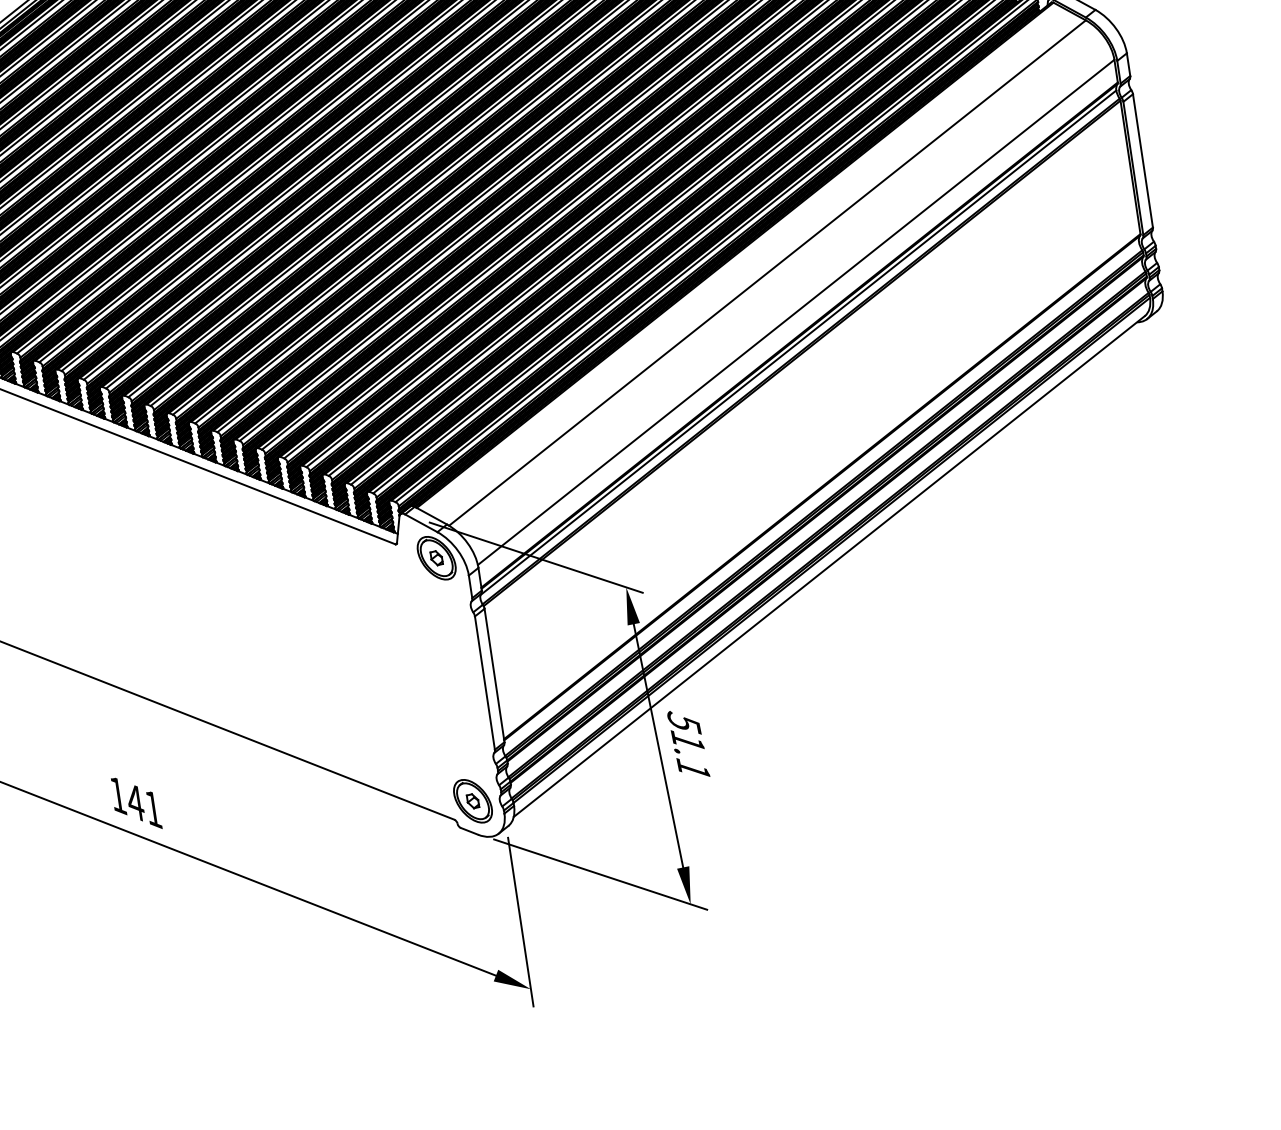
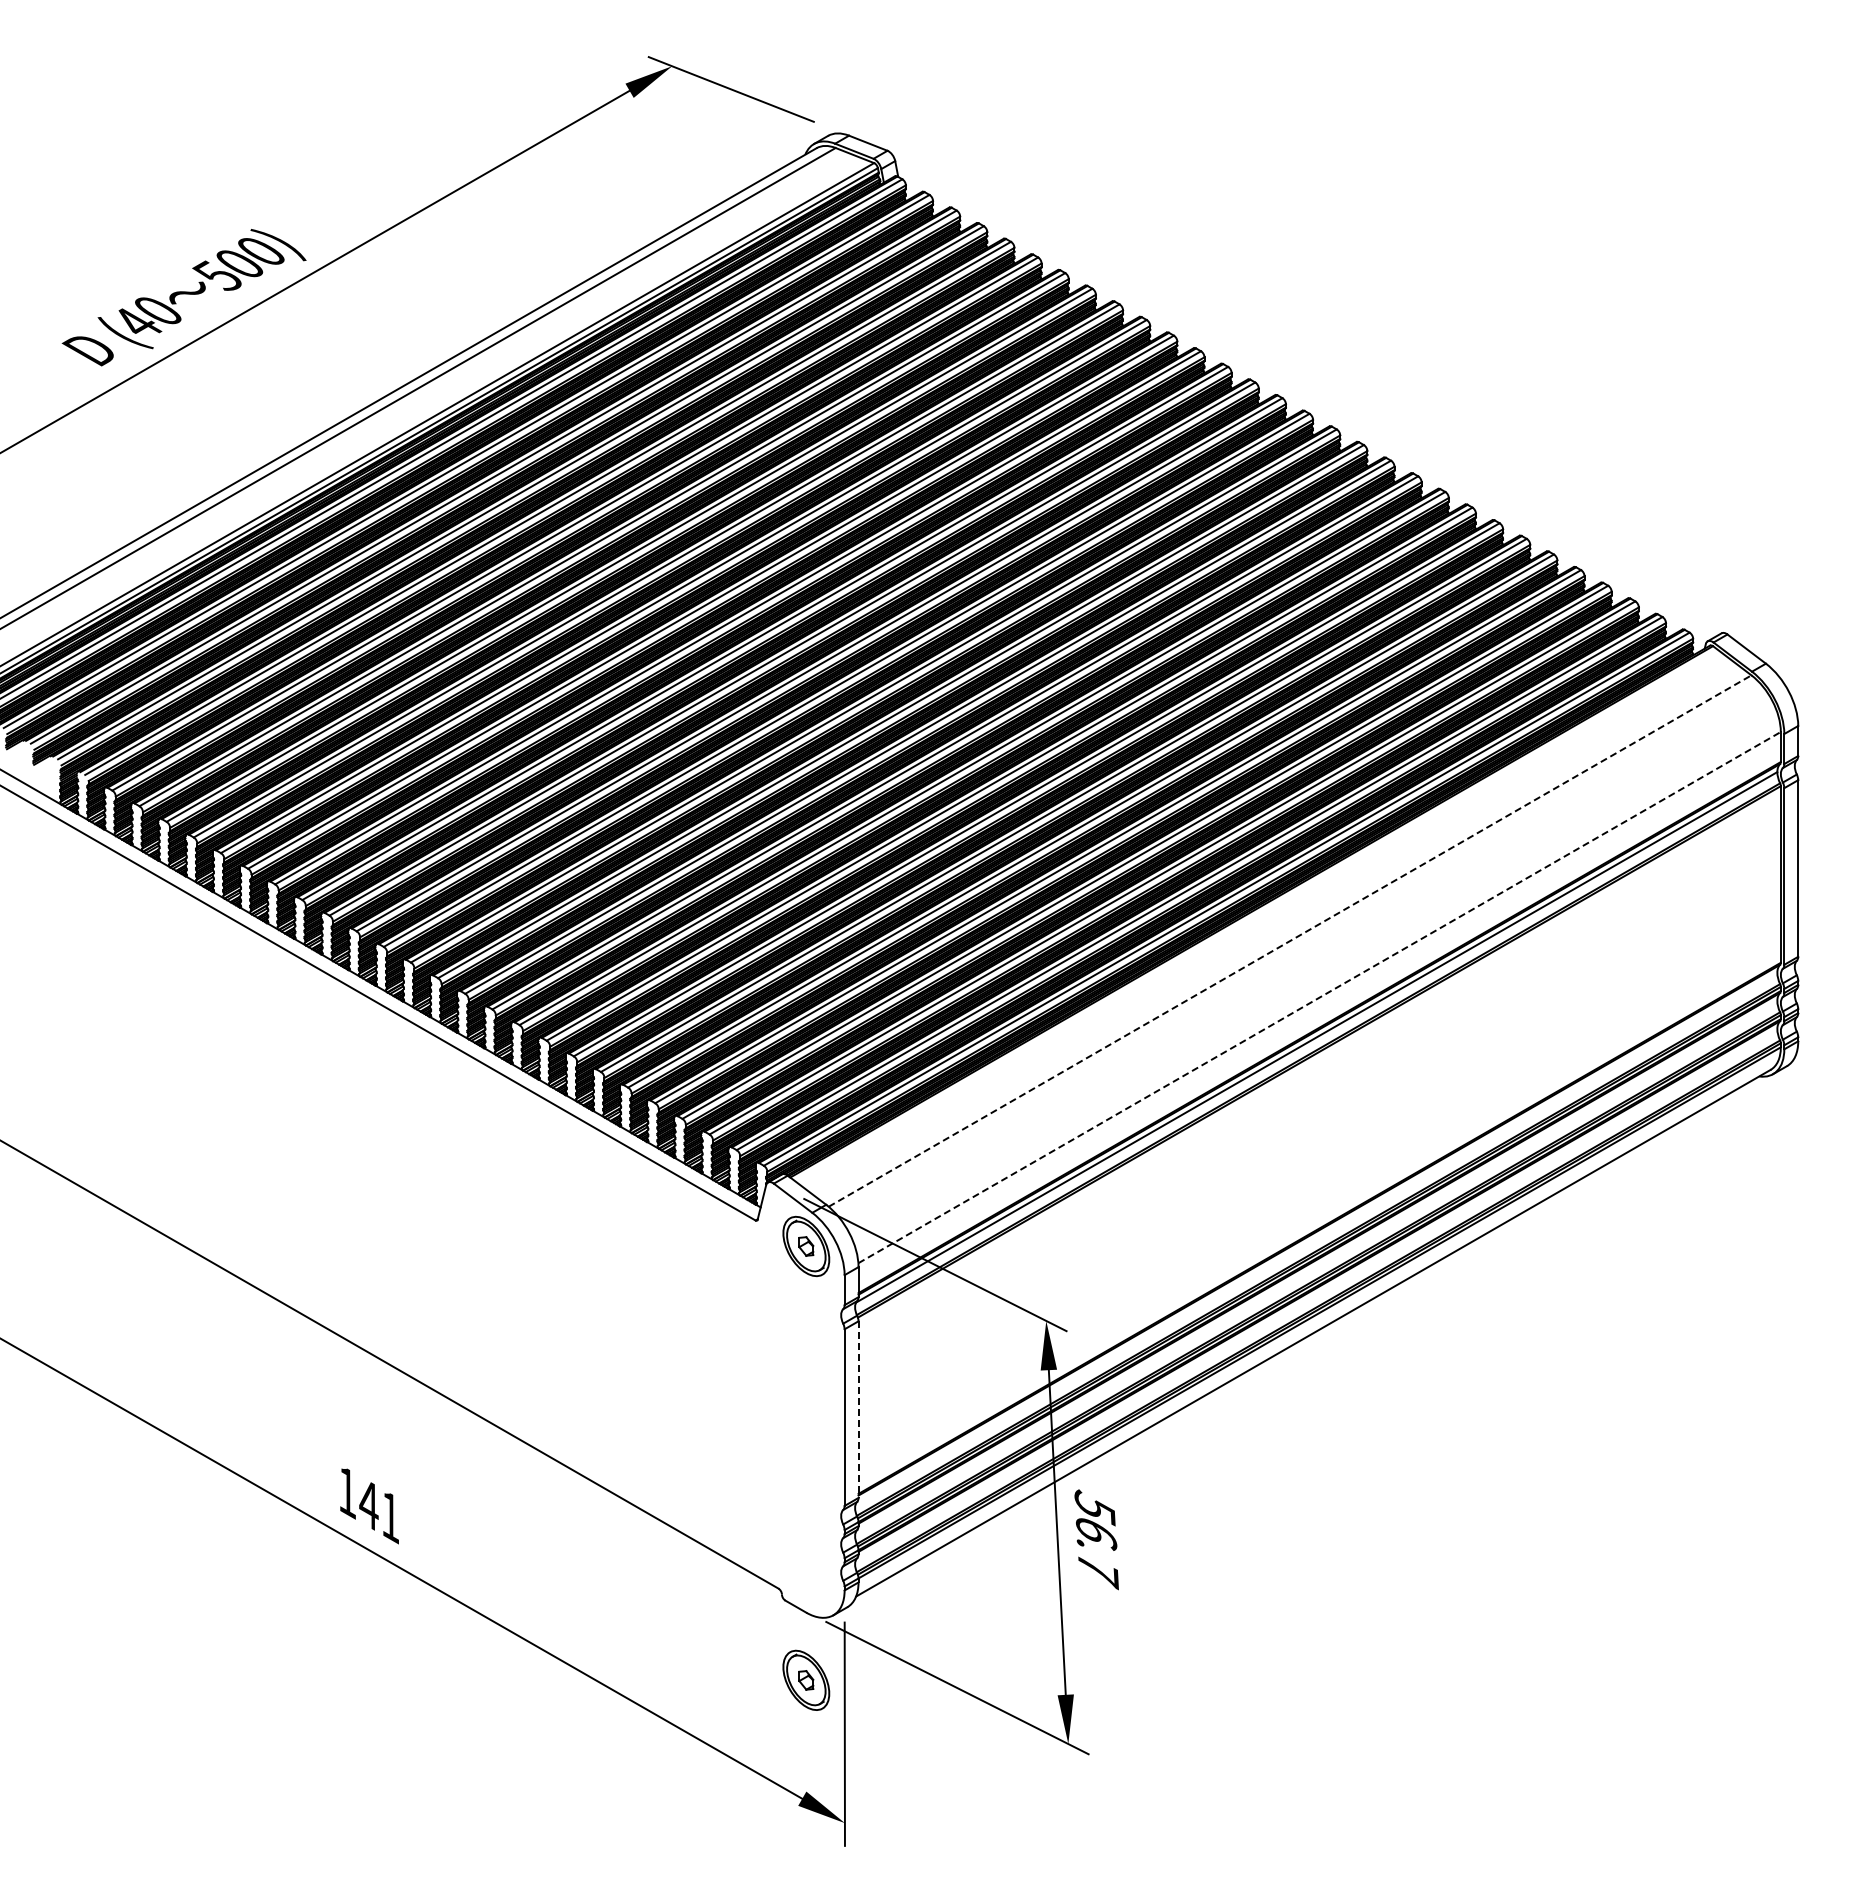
line: (767, 272) -> (1290, 940), solid -> dashed
line: (796, 312) -> (1320, 997), solid -> dashed
line: (494, 676) -> (858, 1410), solid -> dashed
text: (691, 756) -> (1097, 1552), 51.1 -> 56.7
part: (473, 800) -> (806, 1679), moved

